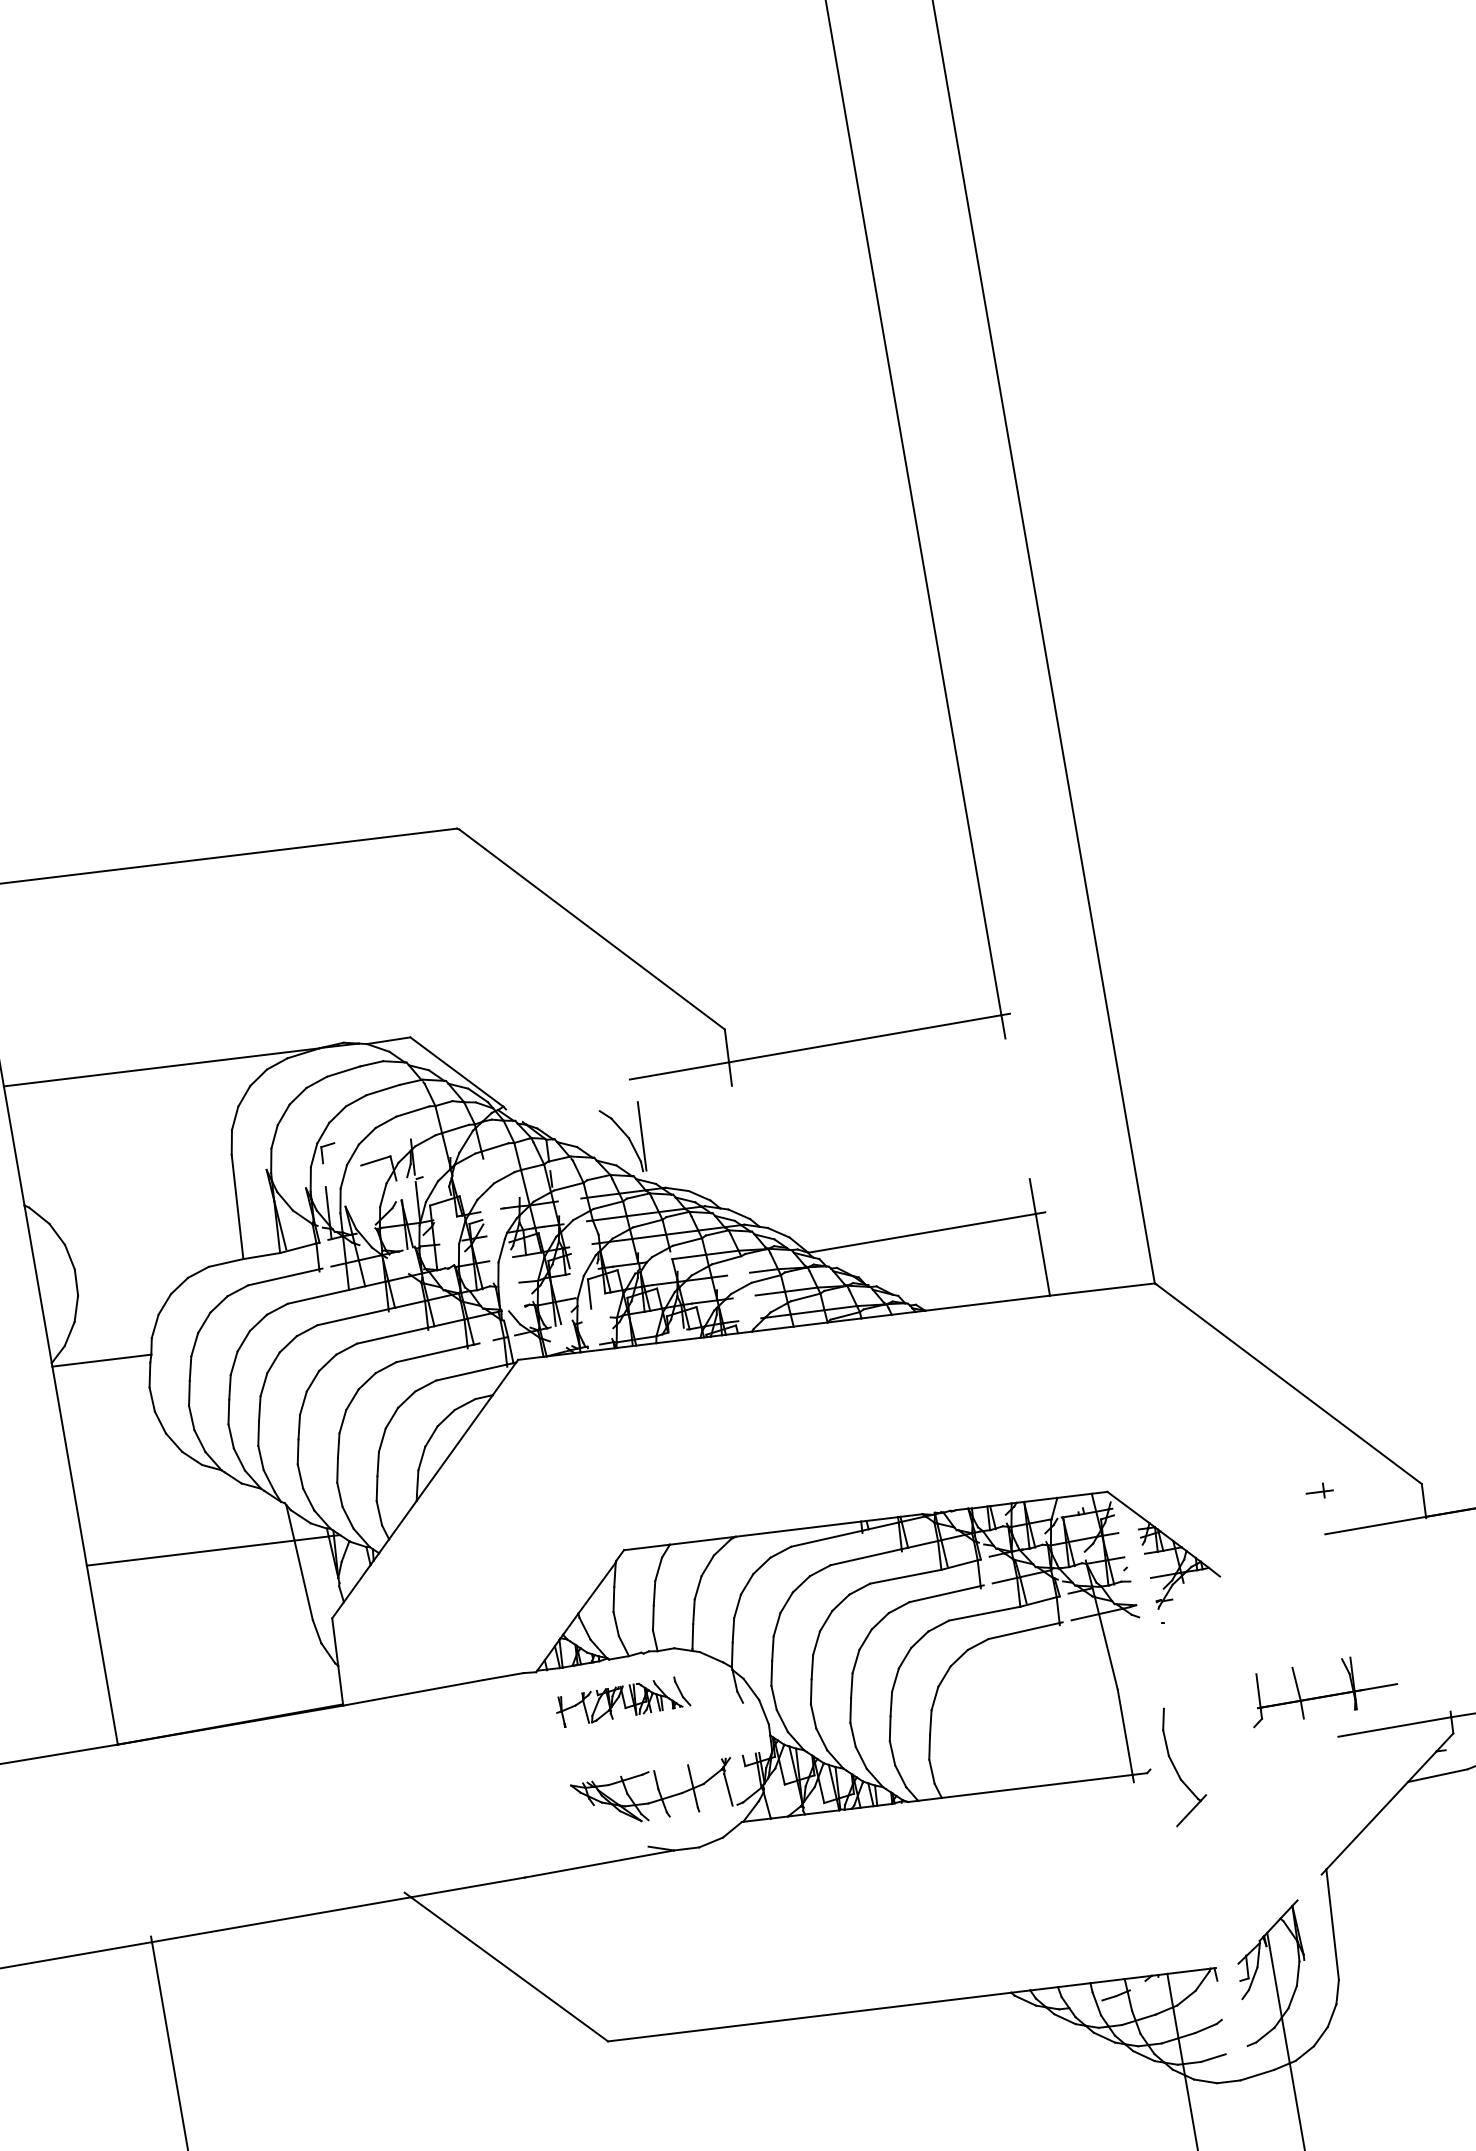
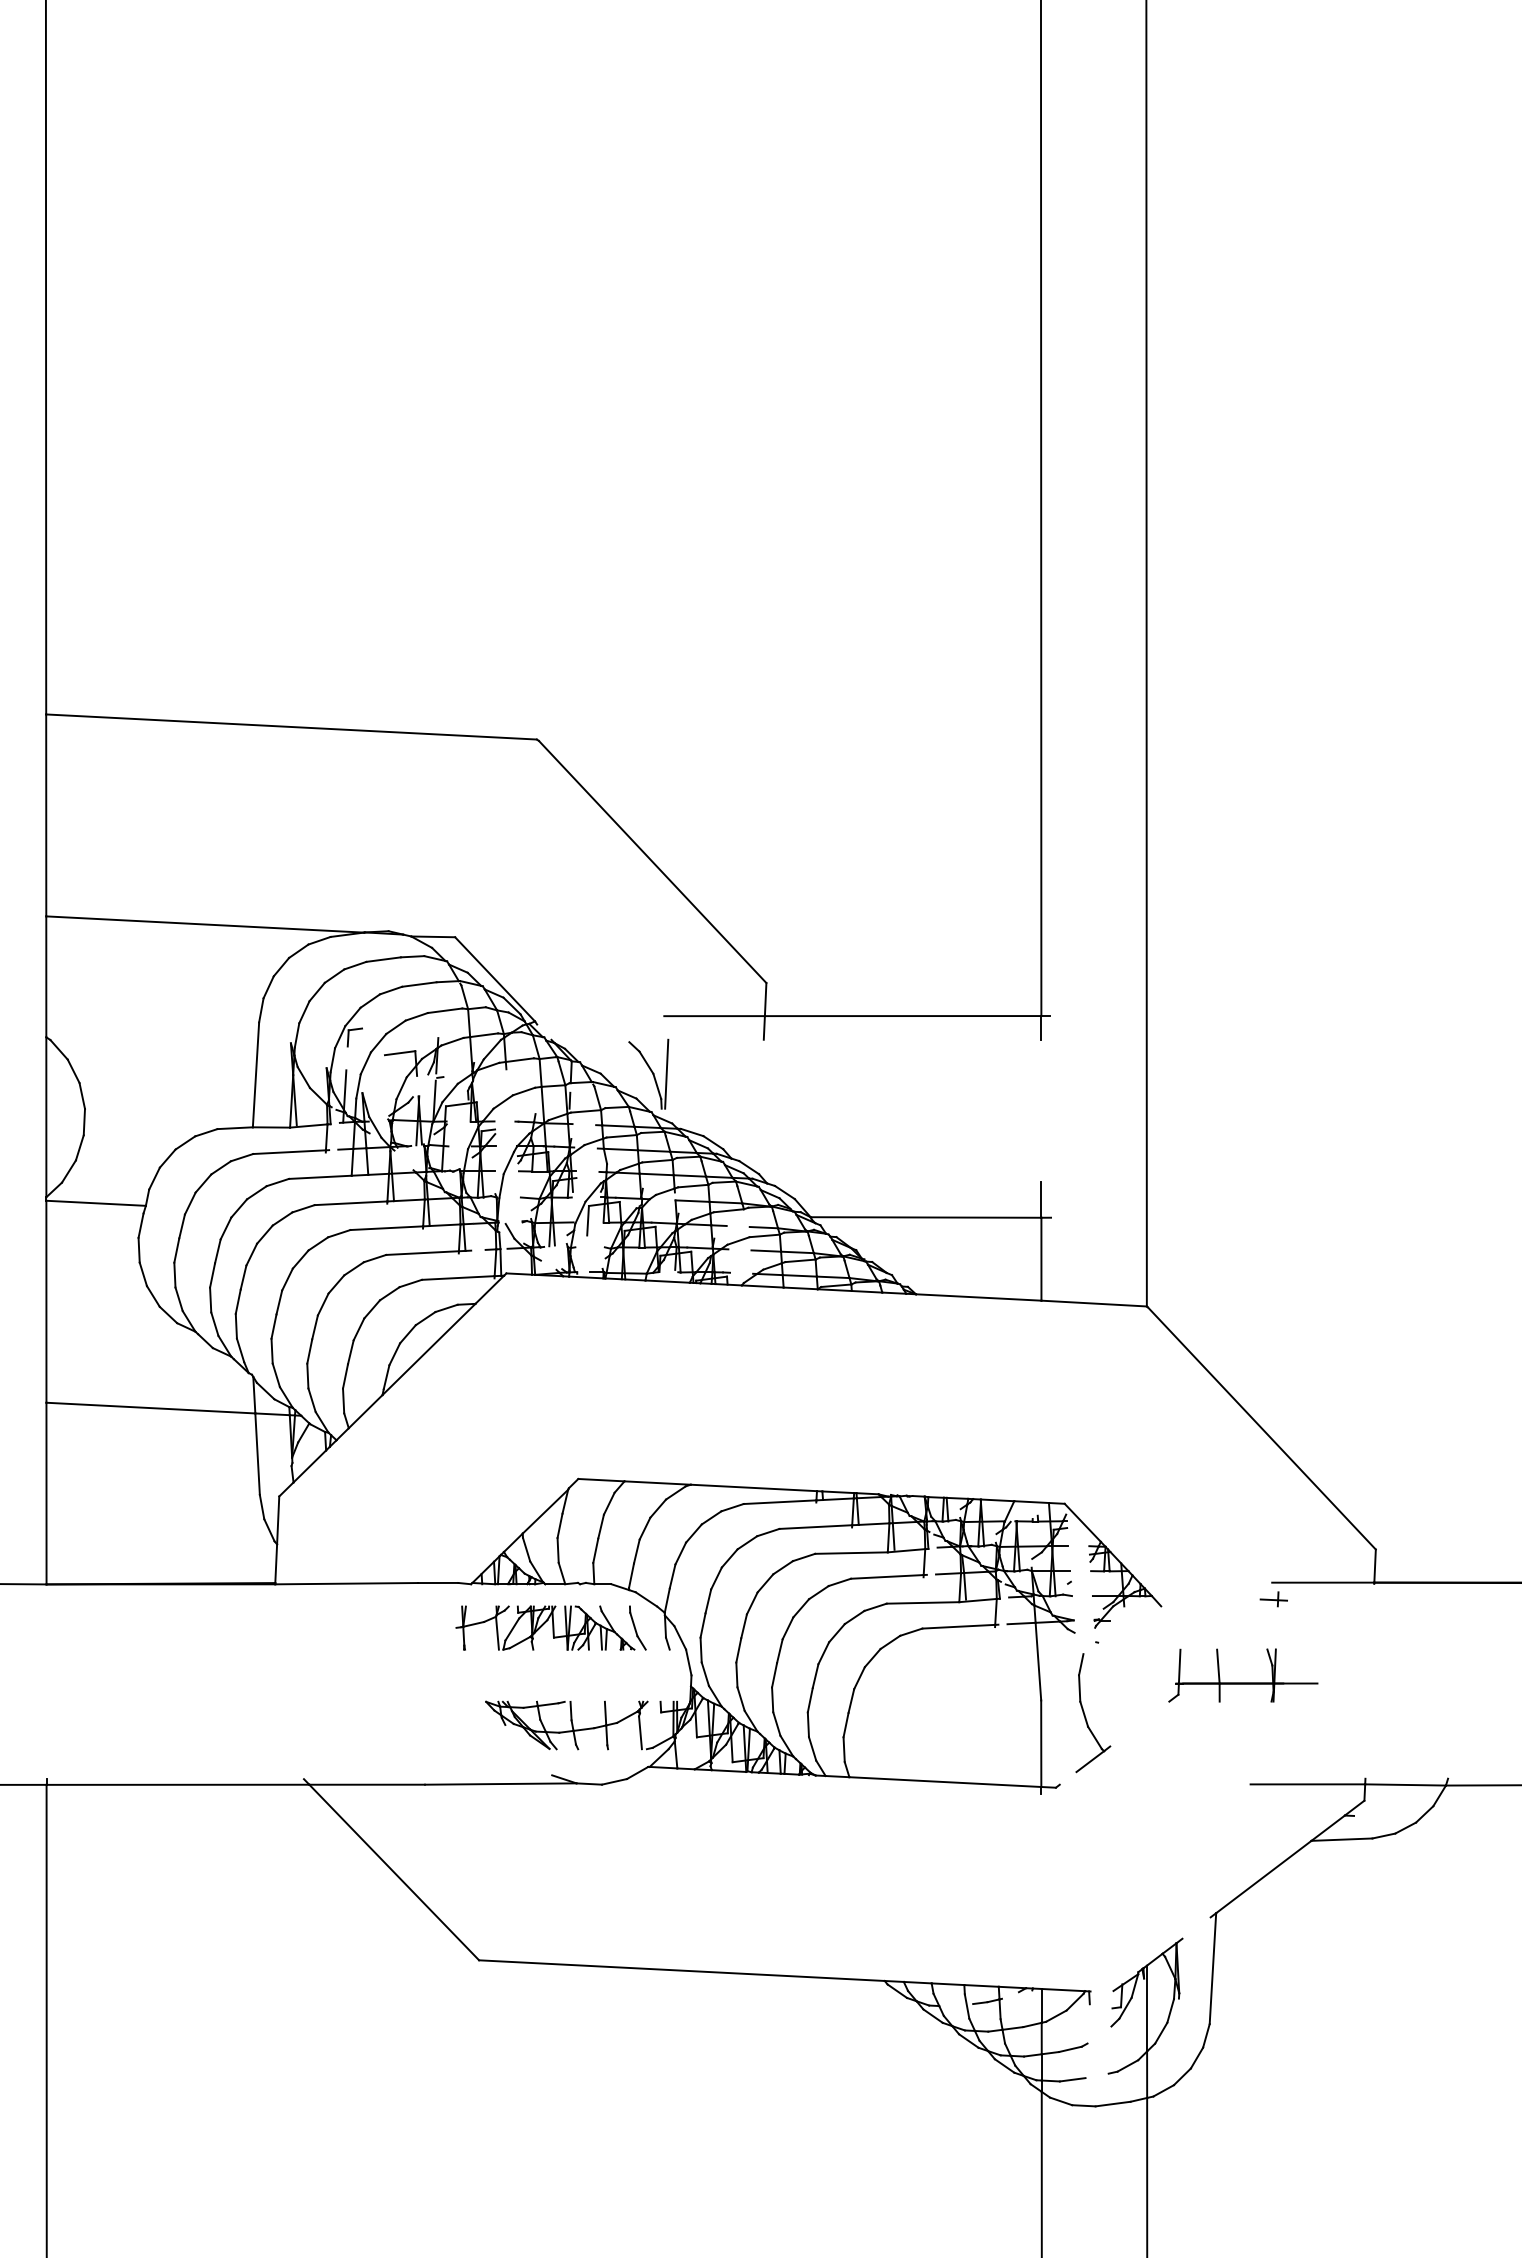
part: (1319, 1491) -> (1273, 1599), moved
part: (1324, 1695) -> (1243, 1682), moved
part: (621, 1701) -> (550, 1627), size x1.43
part: (1176, 1767) -> (1085, 1714), moved

